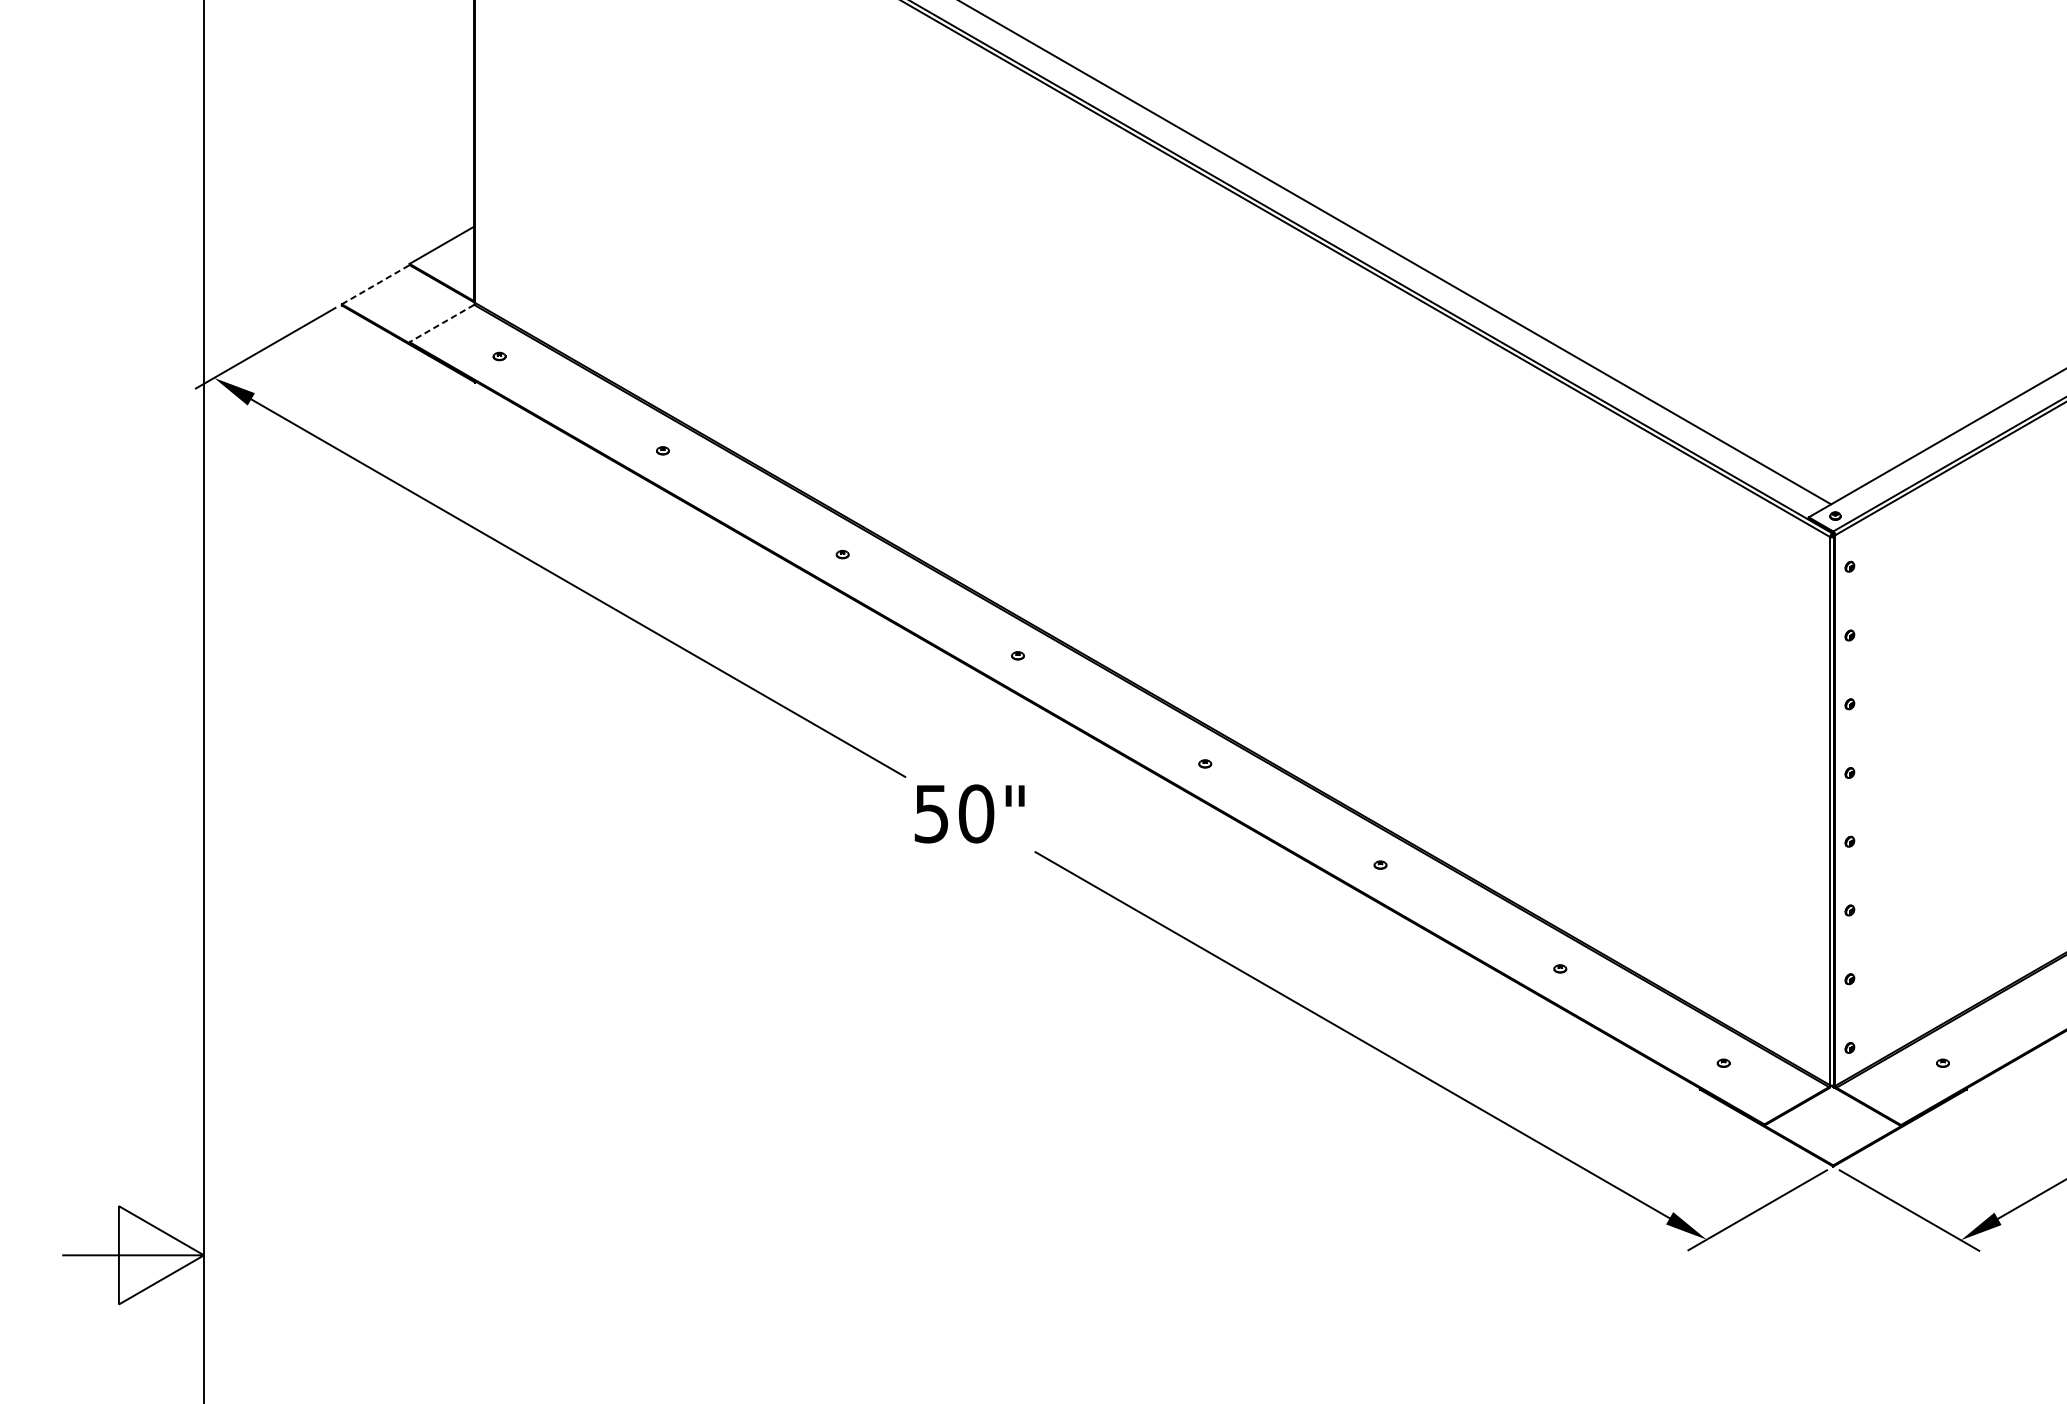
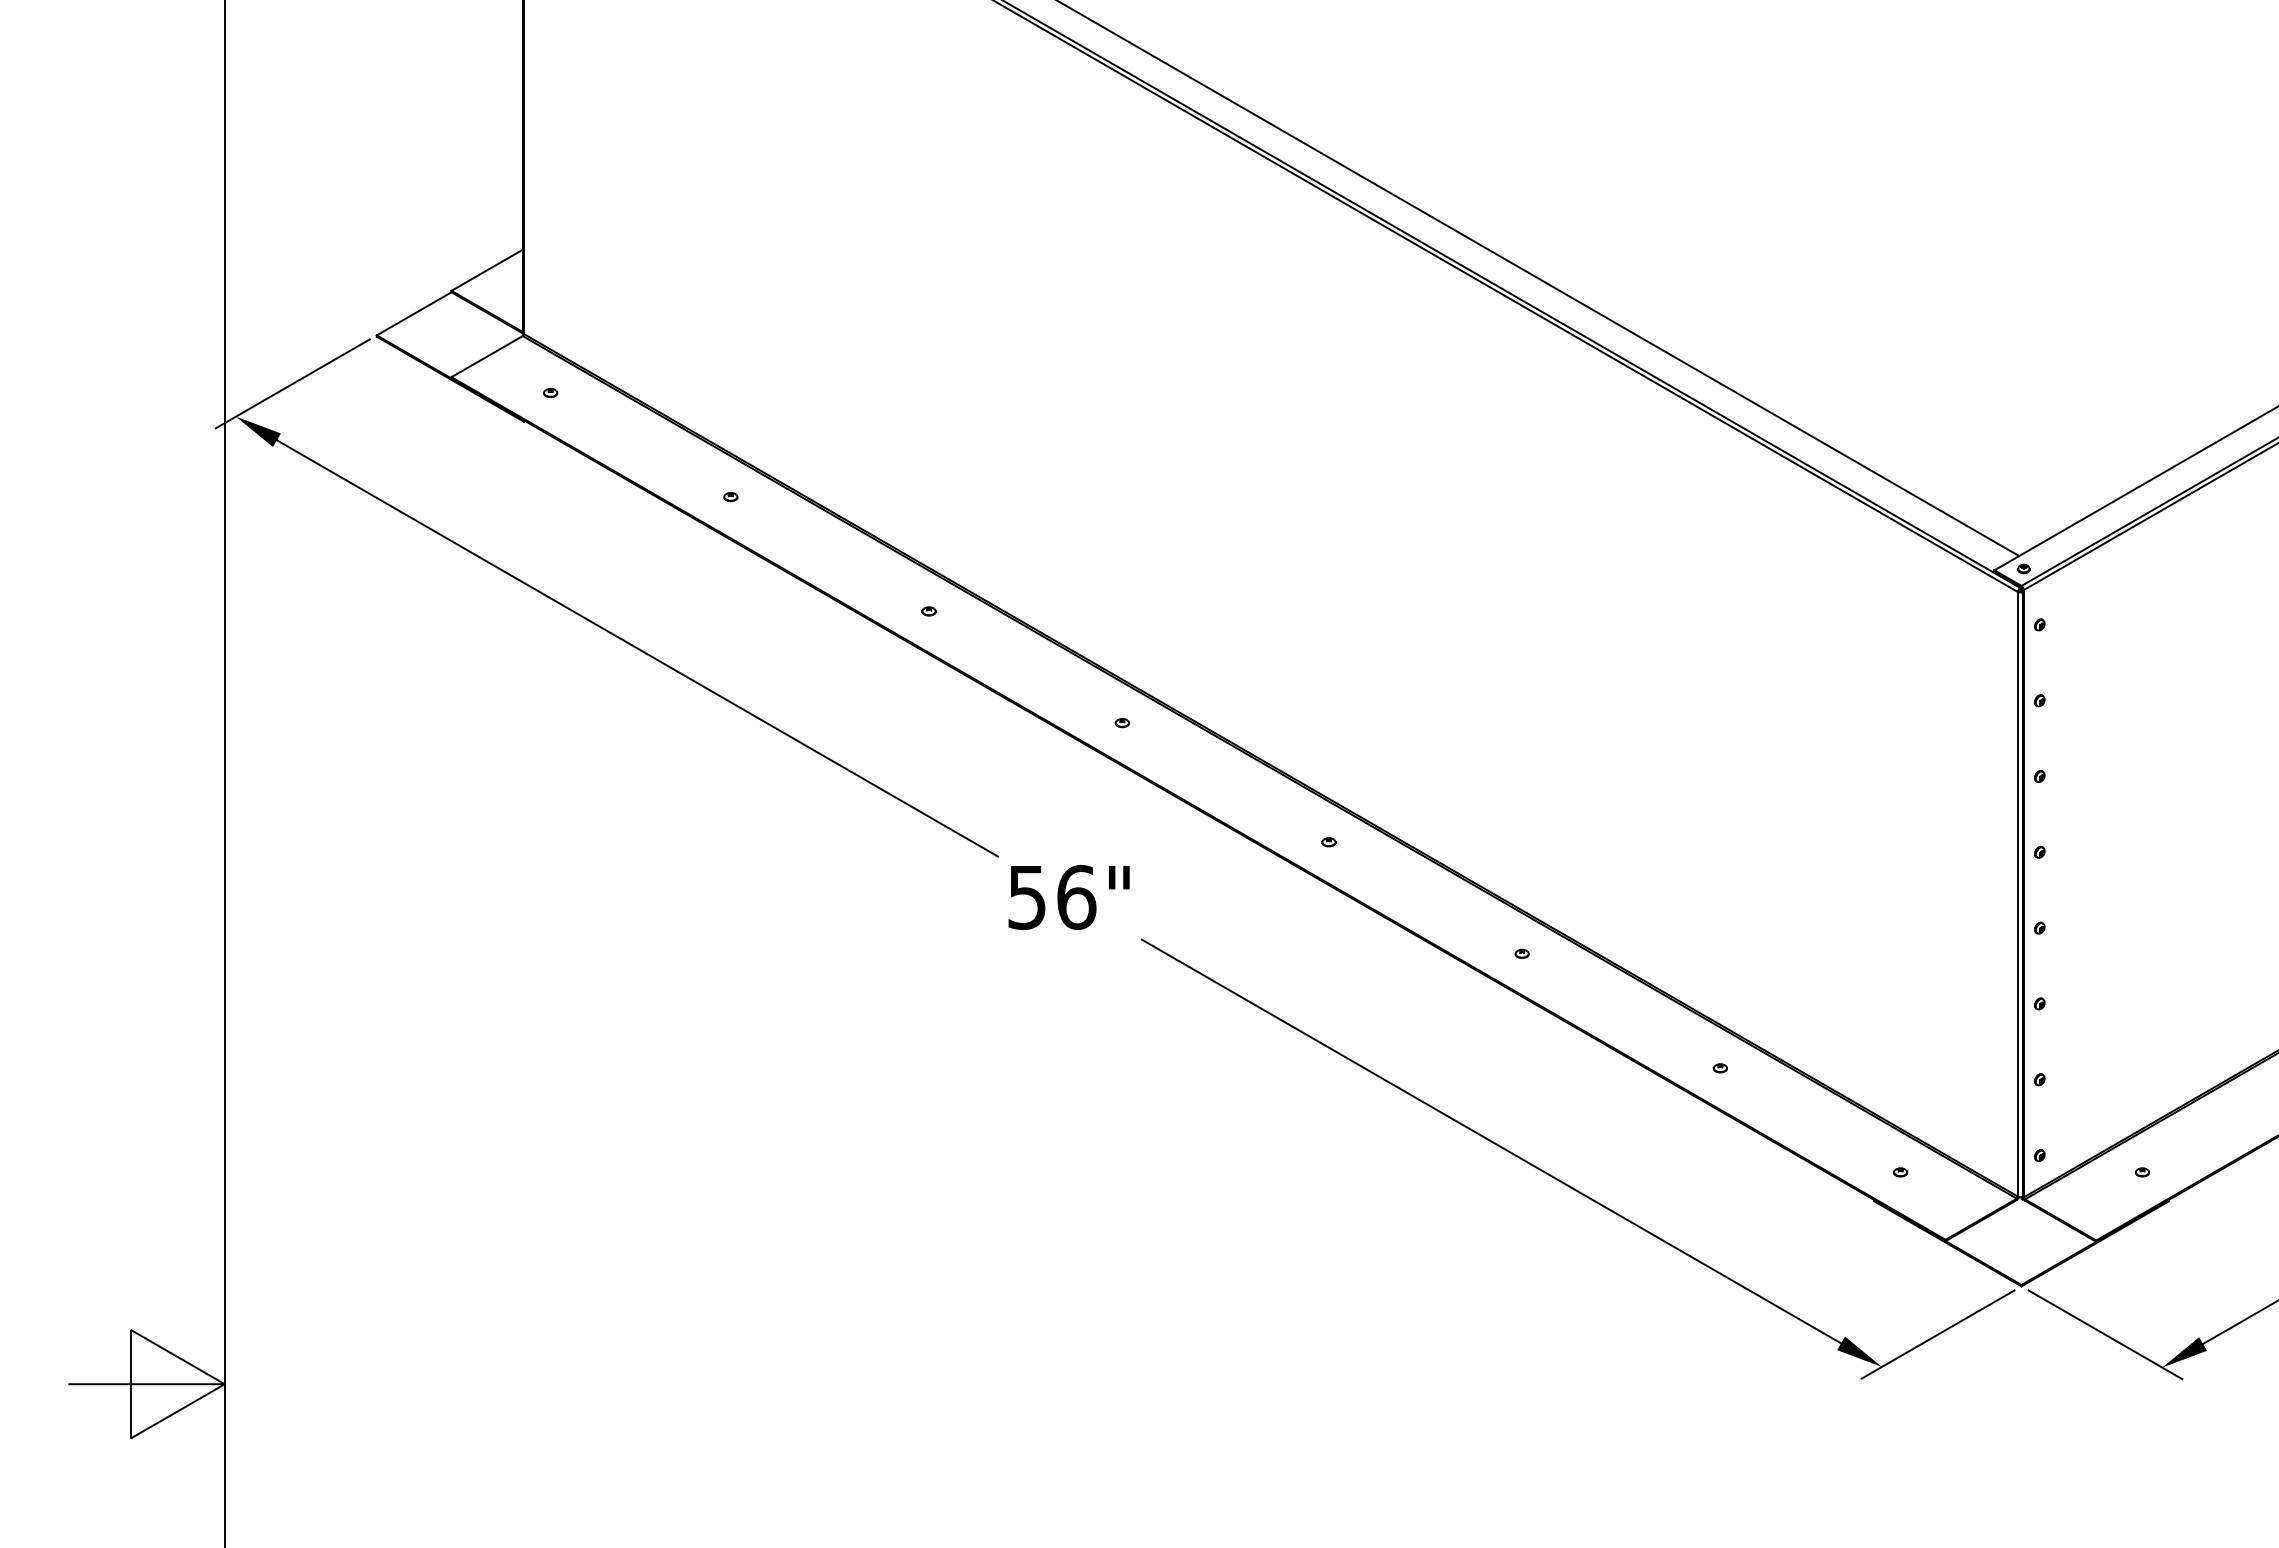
line: (376, 284) -> (414, 313), dashed -> solid
line: (441, 323) -> (486, 356), dashed -> solid
text: (976, 813) -> (1076, 896), 50" -> 56"

